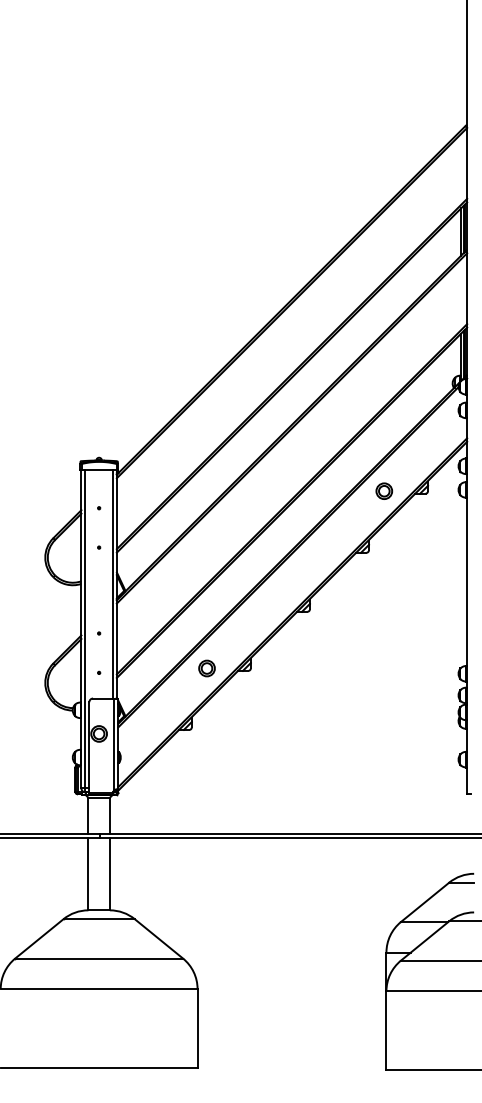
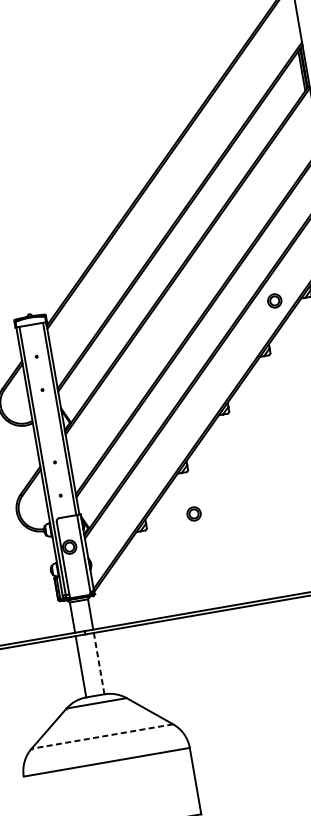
part: (206, 668) -> (193, 514), moved
line: (109, 873) -> (98, 663), solid -> dashed
line: (99, 958) -> (102, 736), solid -> dashed

